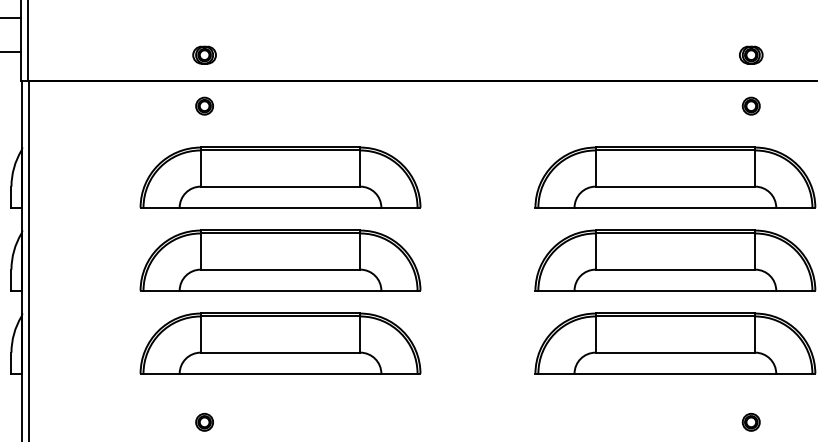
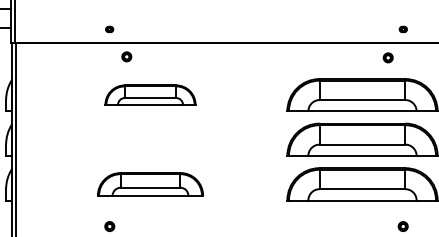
part: (204, 55) -> (109, 29), size x0.6
part: (751, 55) -> (403, 29), size x0.6
part: (204, 105) -> (126, 56), moved
part: (749, 105) -> (387, 57), moved
part: (280, 176) -> (150, 94), size x0.6
part: (280, 260) -> (150, 139), removed
part: (280, 343) -> (150, 184), size x0.7

